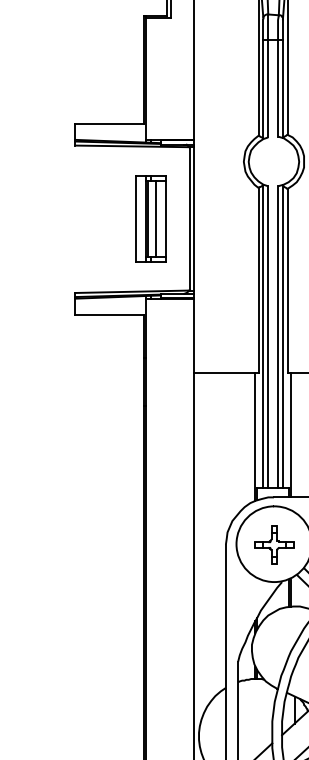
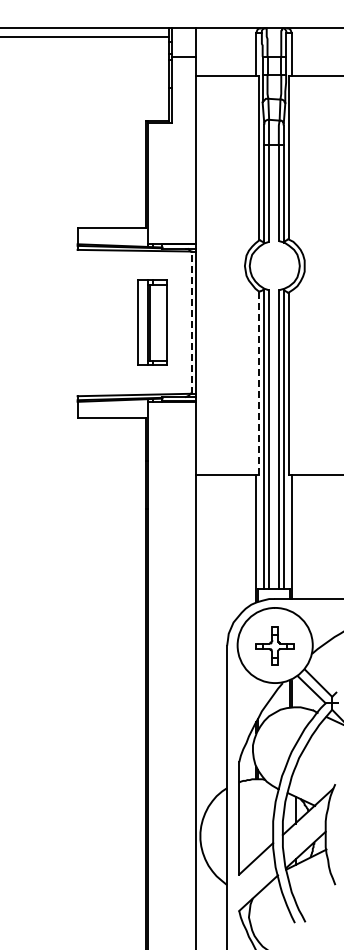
line: (155, 218) -> (157, 322), removed
line: (190, 218) -> (191, 322), solid -> dashed
line: (258, 280) -> (259, 383), solid -> dashed

